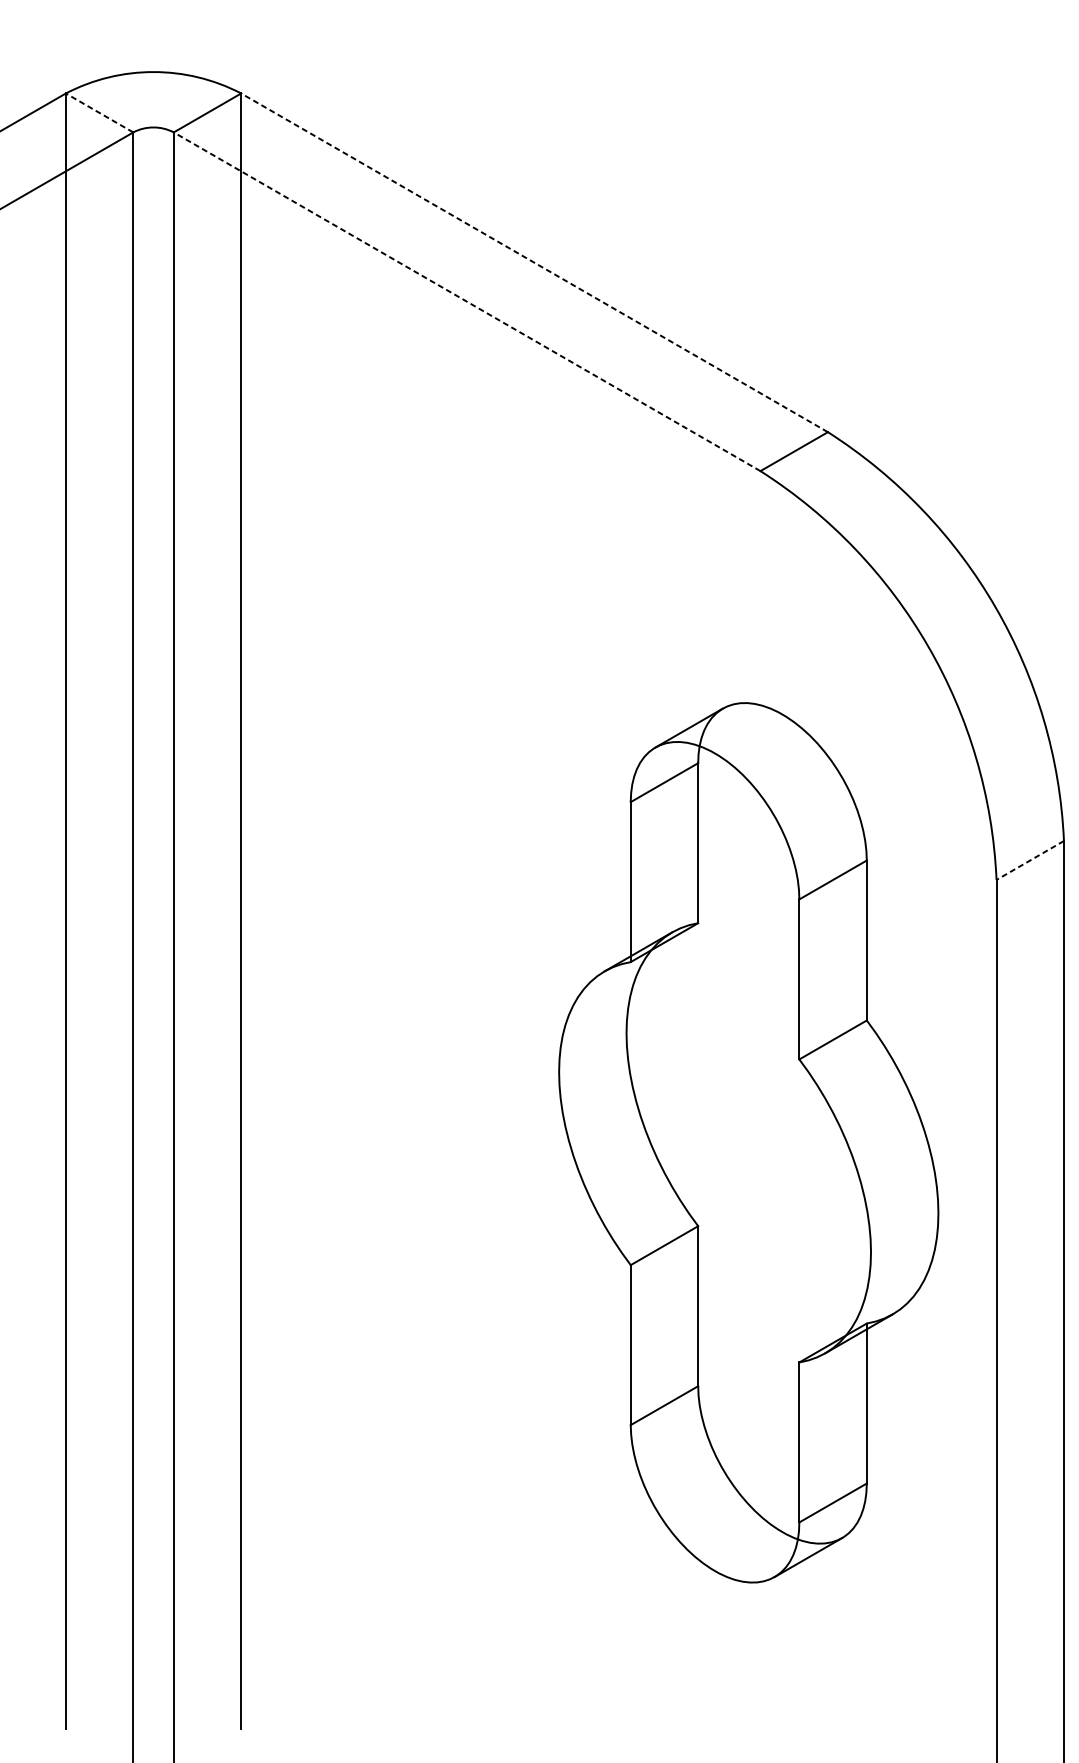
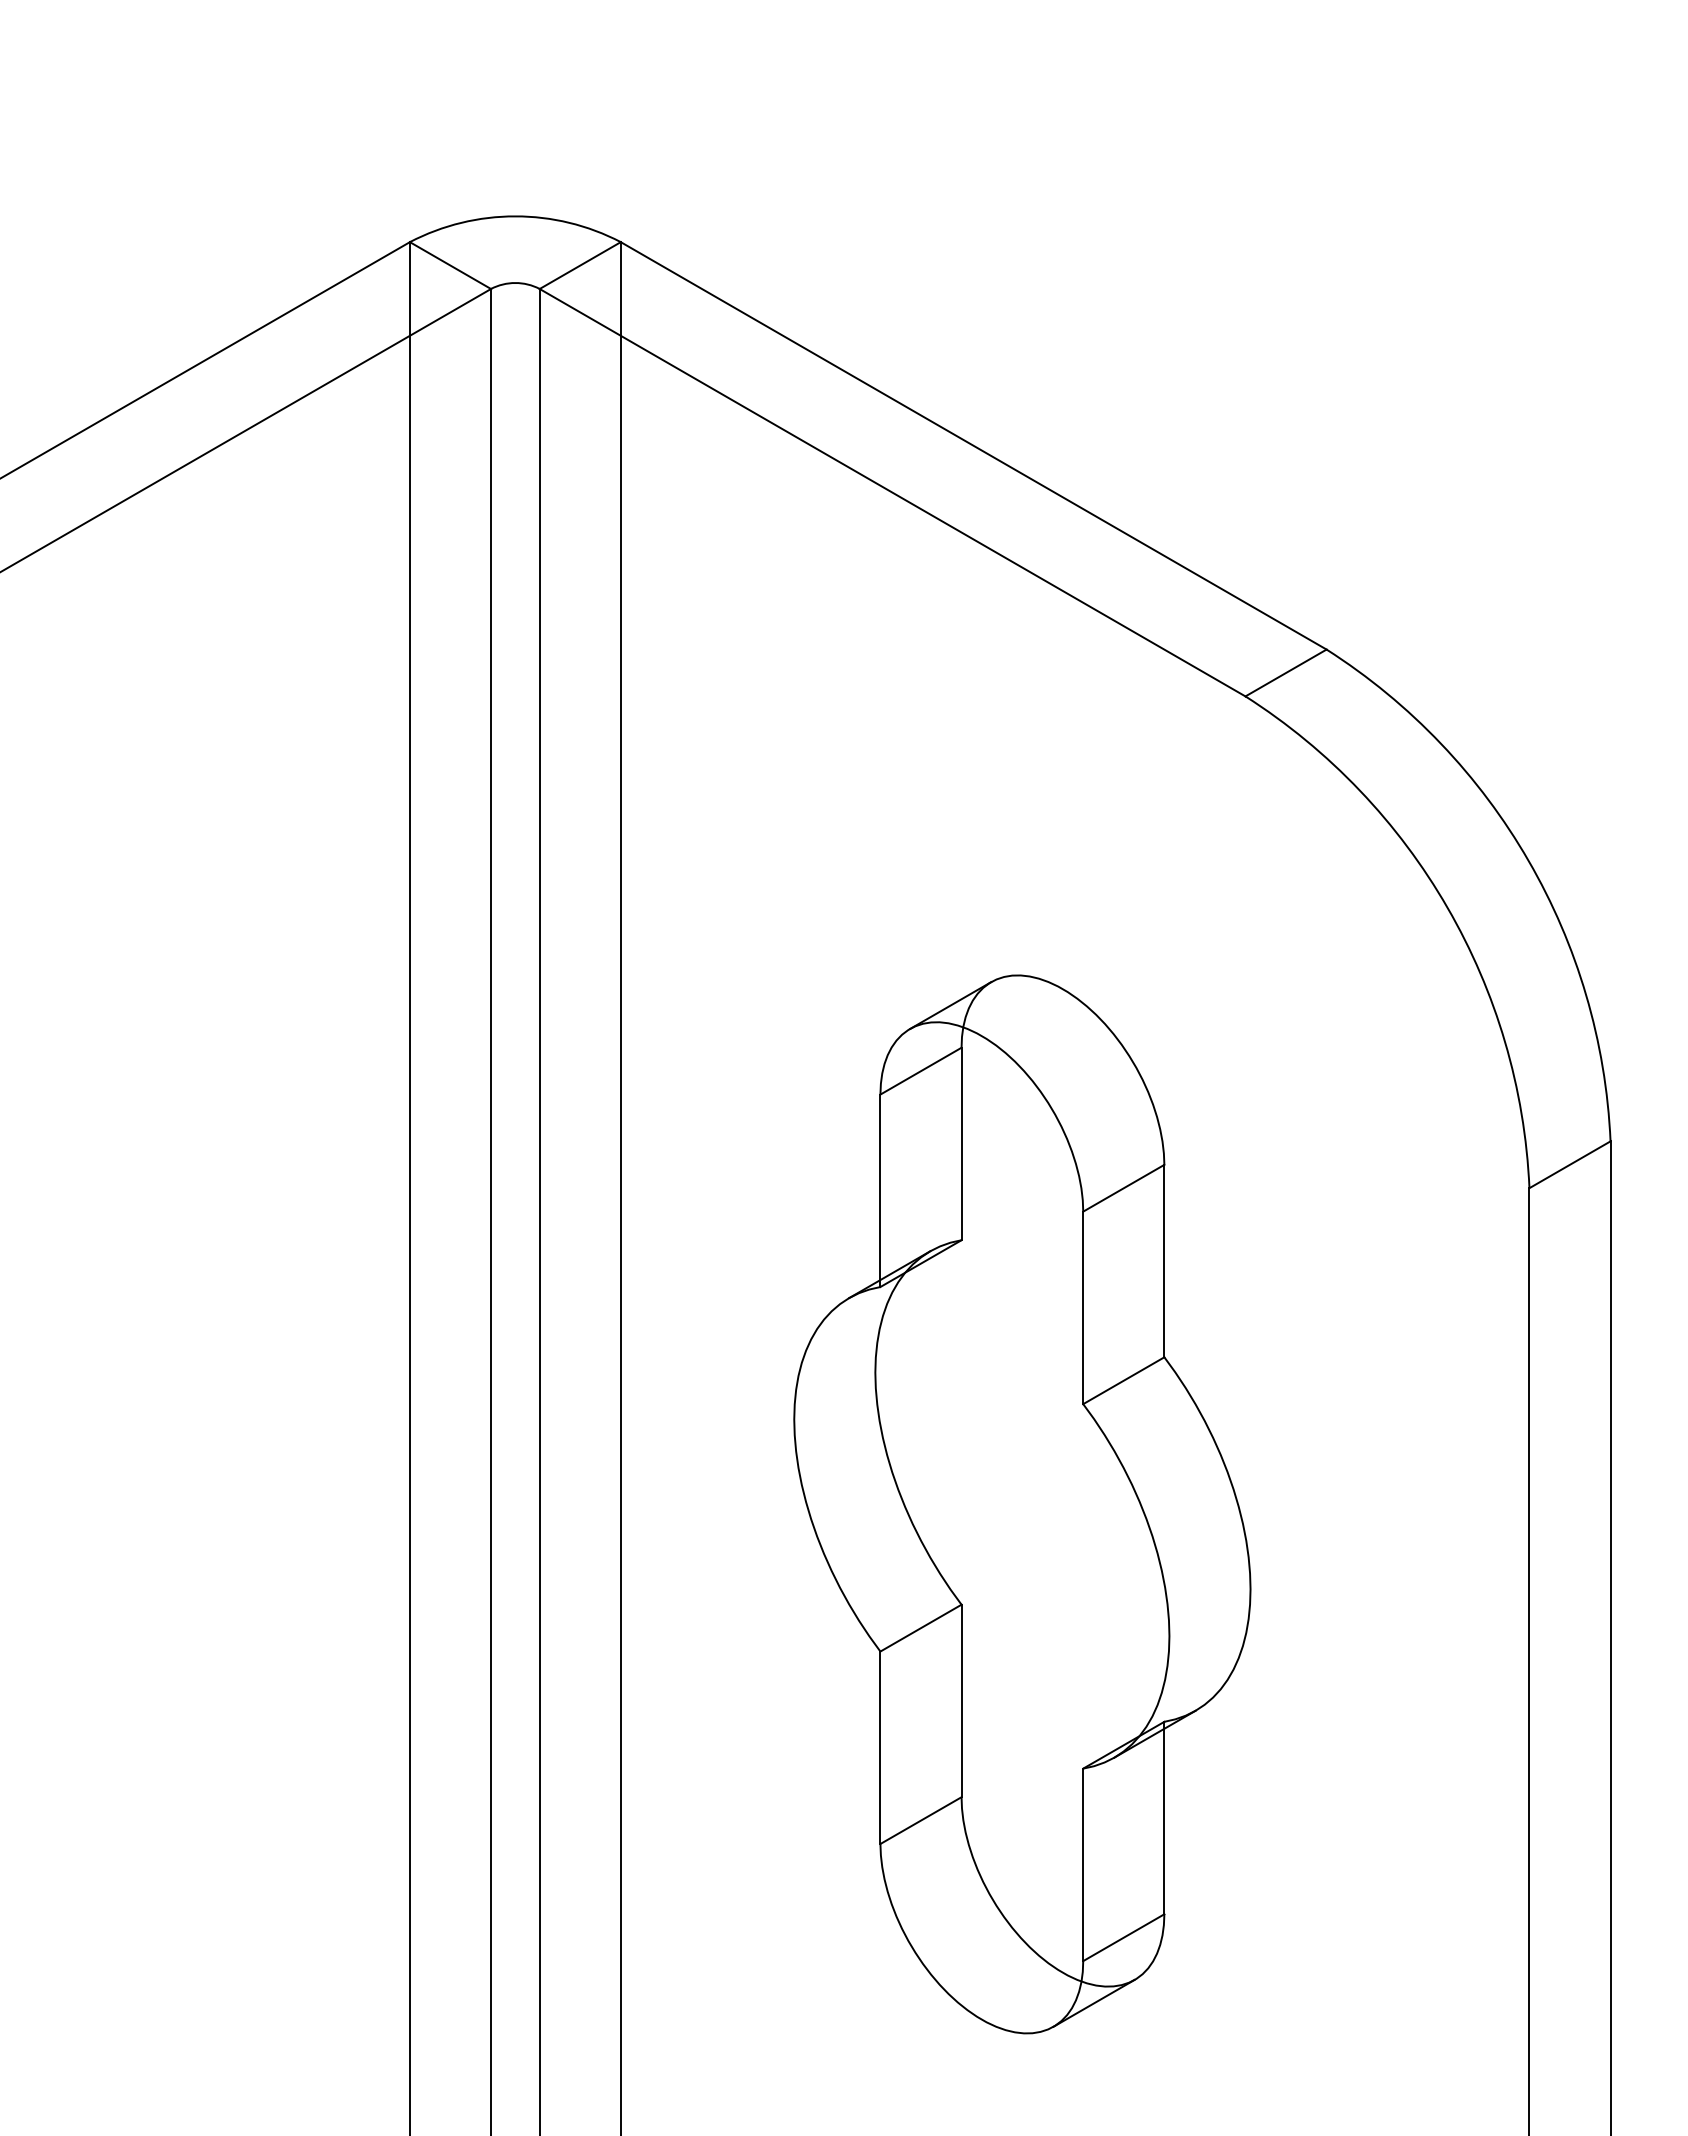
line: (99, 112) -> (450, 265), dashed -> solid
line: (534, 262) -> (973, 445), dashed -> solid
line: (467, 301) -> (892, 492), dashed -> solid
line: (1029, 860) -> (1569, 1164), dashed -> solid
part: (748, 1142) -> (1022, 1504), moved

